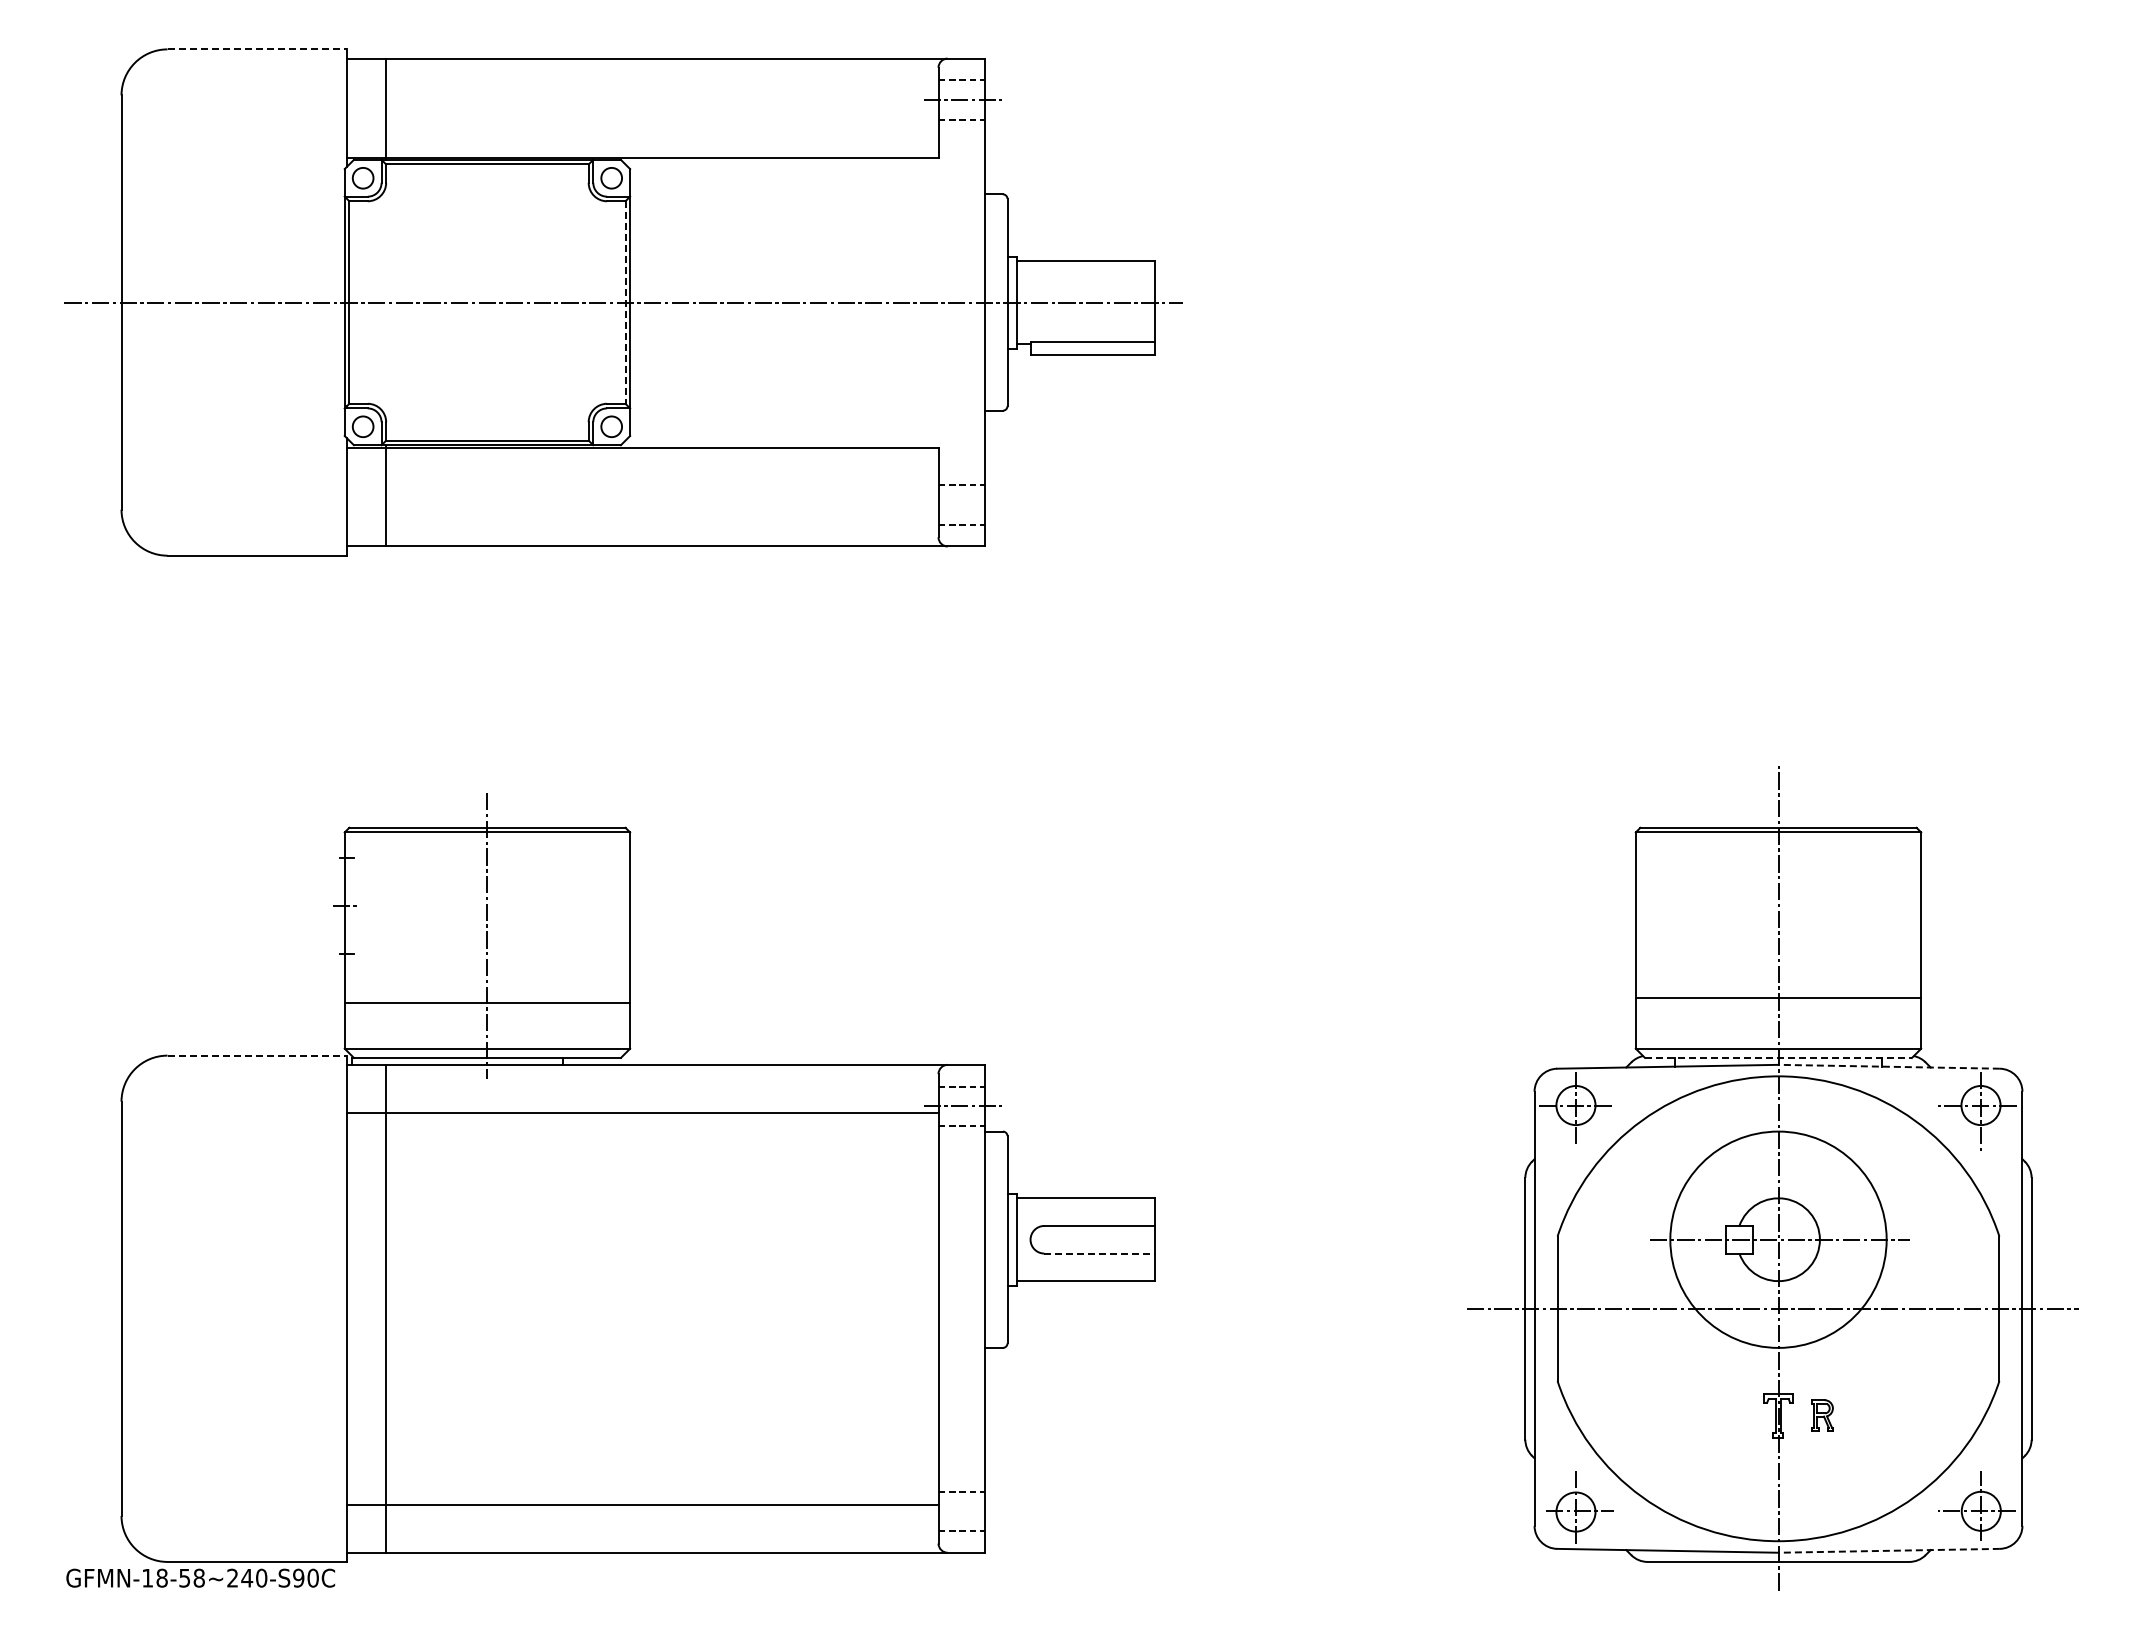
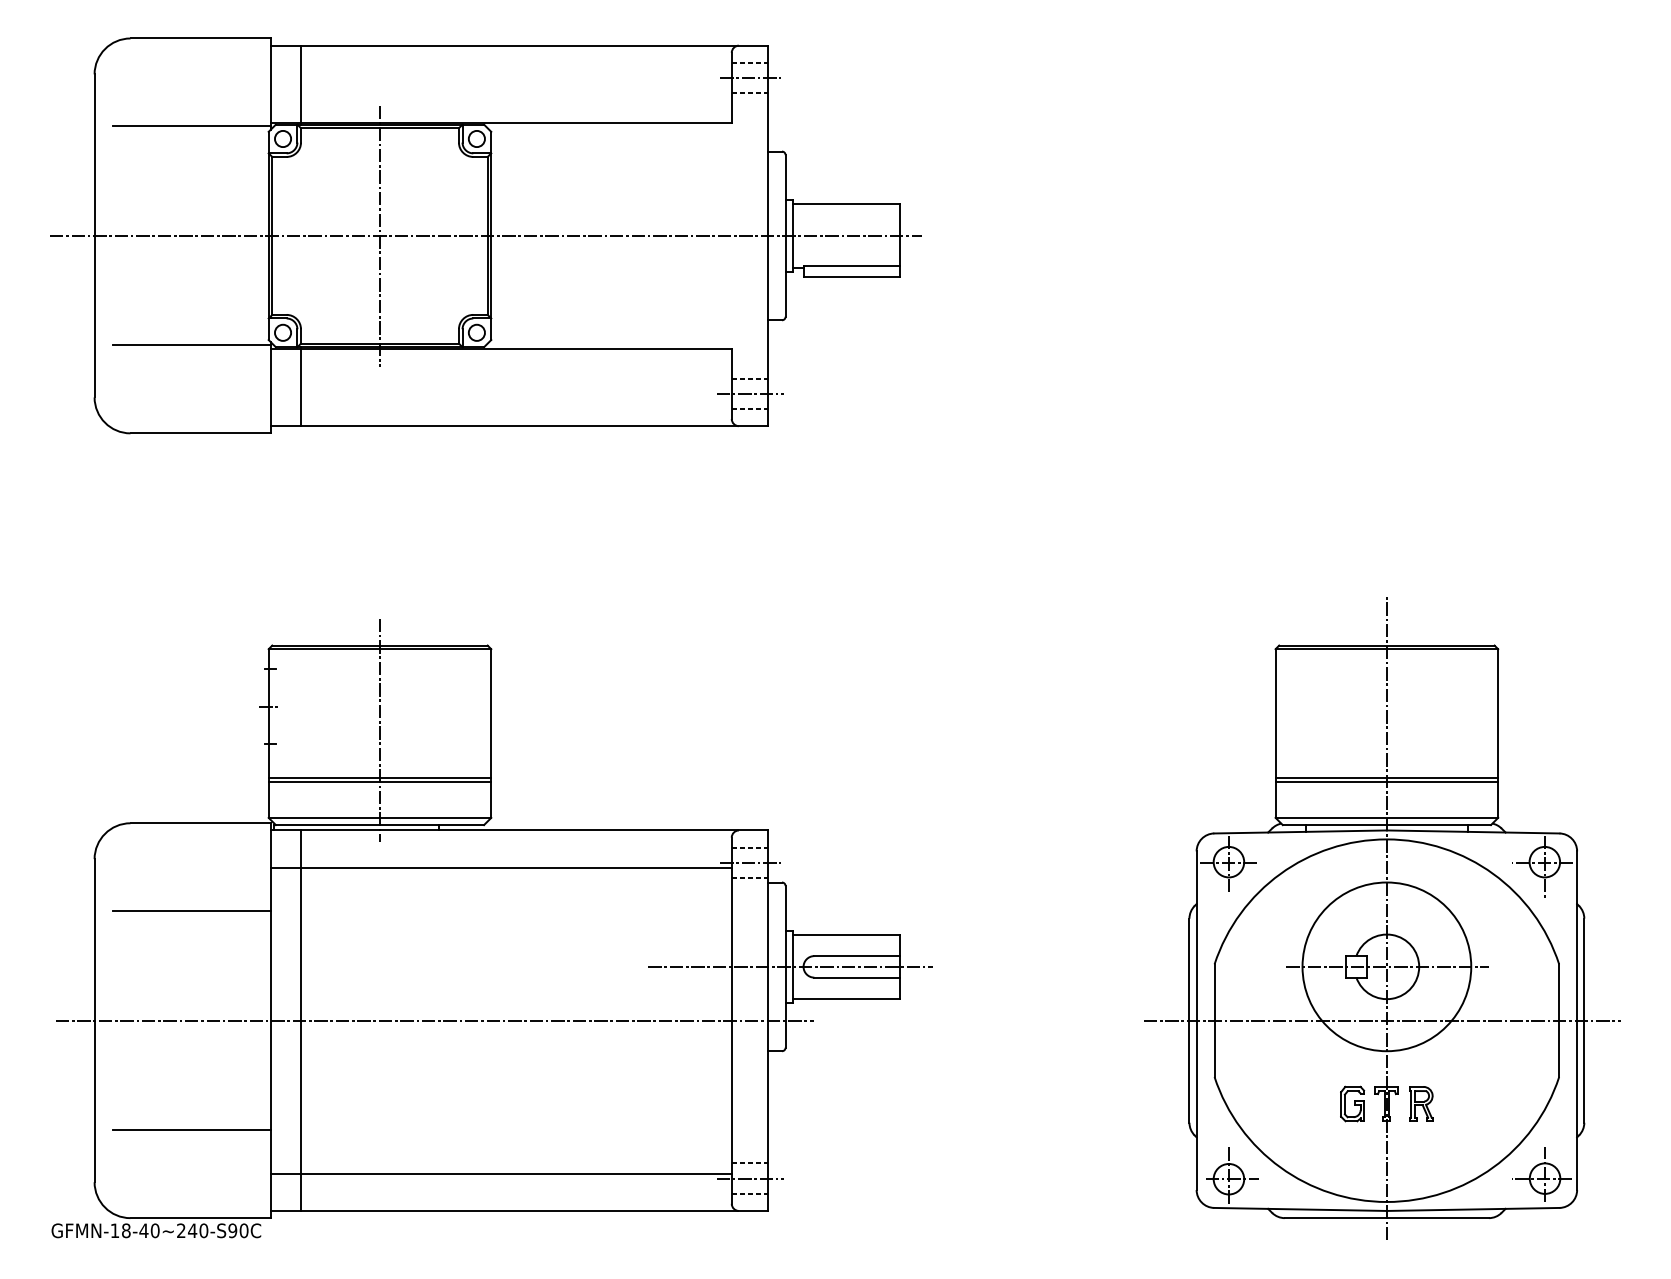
line: (257, 49) -> (200, 38), dashed -> solid
line: (245, 162) -> (191, 126), added
line: (487, 302) -> (380, 235), added
line: (625, 303) -> (487, 236), dashed -> solid
line: (245, 442) -> (191, 345), added
line: (961, 505) -> (749, 394), added
line: (487, 998) -> (380, 778), added
line: (1778, 1002) -> (1386, 781), added
line: (257, 1055) -> (200, 823), dashed -> solid
line: (1779, 1057) -> (1387, 824), dashed -> solid
line: (1889, 1066) -> (1473, 831), dashed -> solid
line: (245, 1168) -> (191, 911), added
line: (1013, 1239) -> (790, 966), added
line: (1100, 1253) -> (858, 977), dashed -> solid
line: (557, 1308) -> (434, 1020), added
part: (1734, 1415) -> (1352, 1103), added
part: (1822, 1415) -> (1421, 1103), size x1.43
line: (245, 1449) -> (191, 1130), added
line: (961, 1511) -> (749, 1178), added
line: (1889, 1550) -> (1473, 1209), dashed -> solid
text: (191, 1578) -> (149, 1231), GFMN-18-58~240-S90C -> GFMN-18-40~240-S90C

